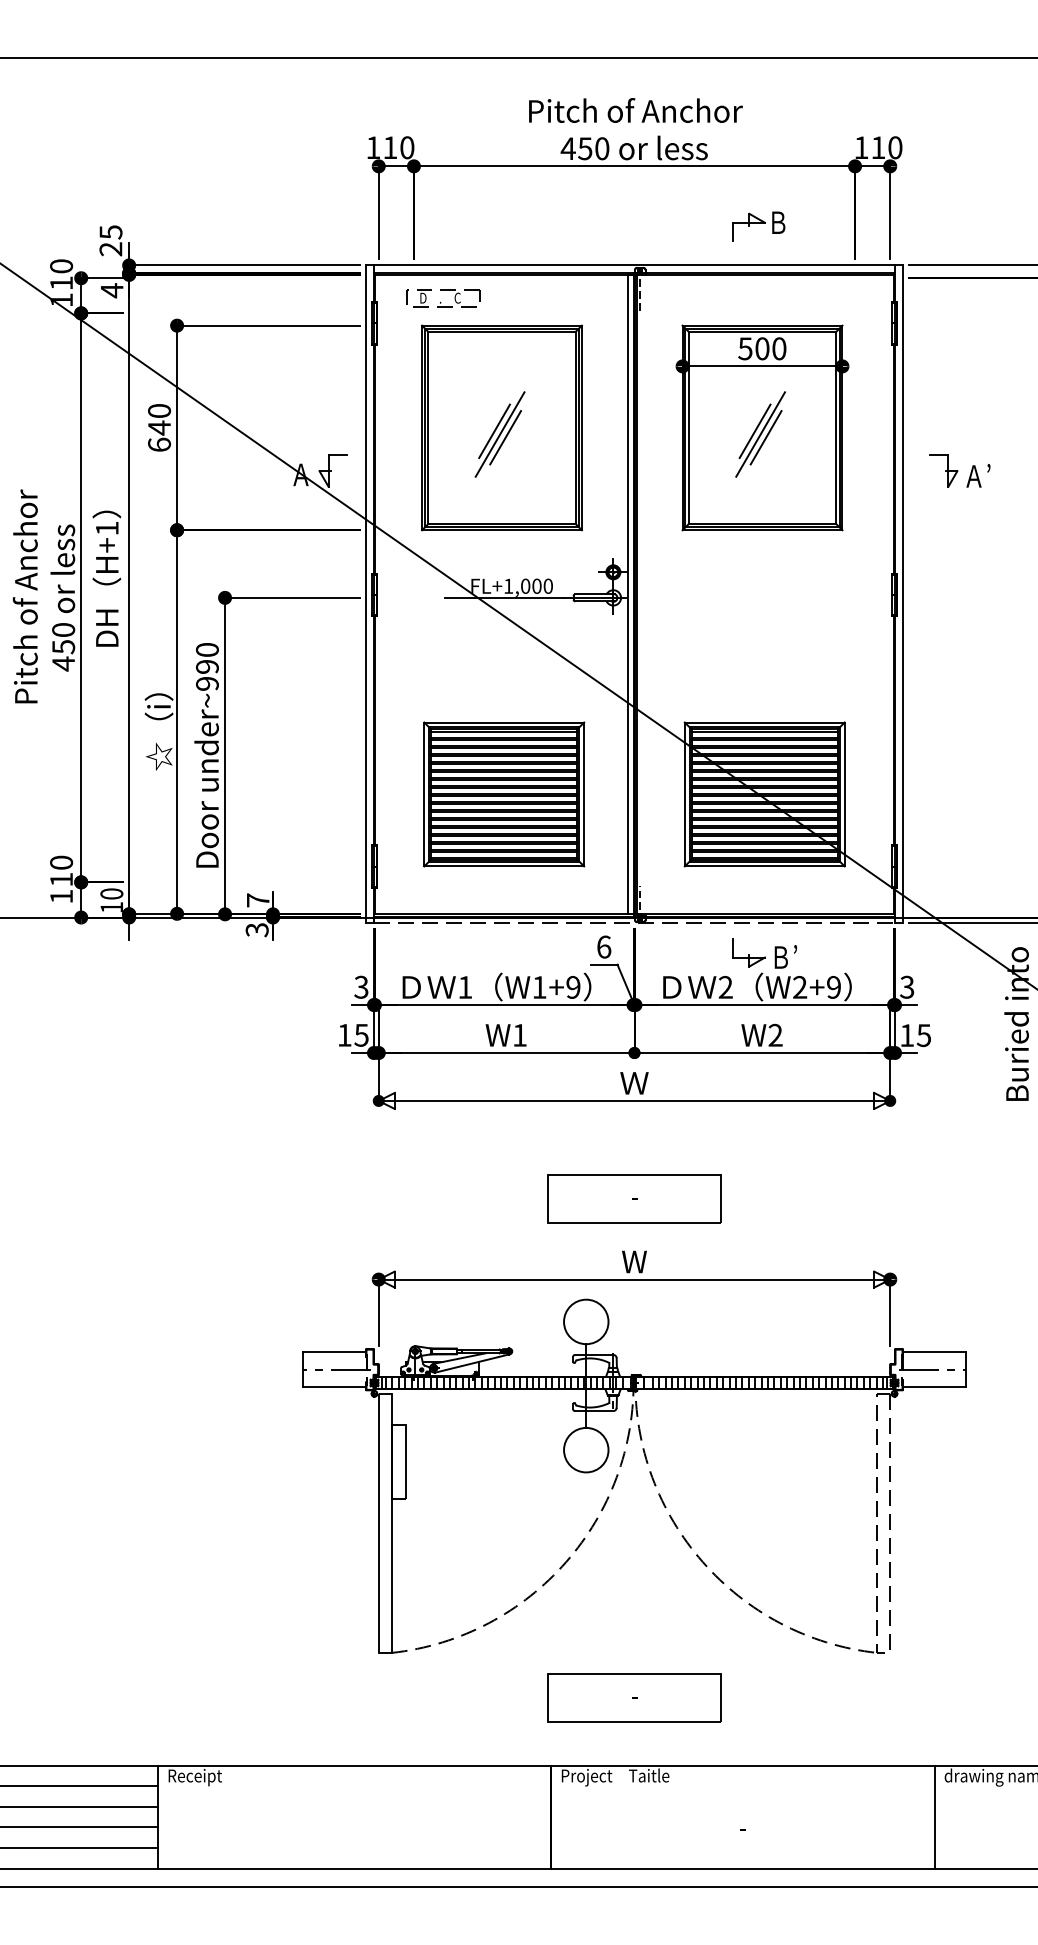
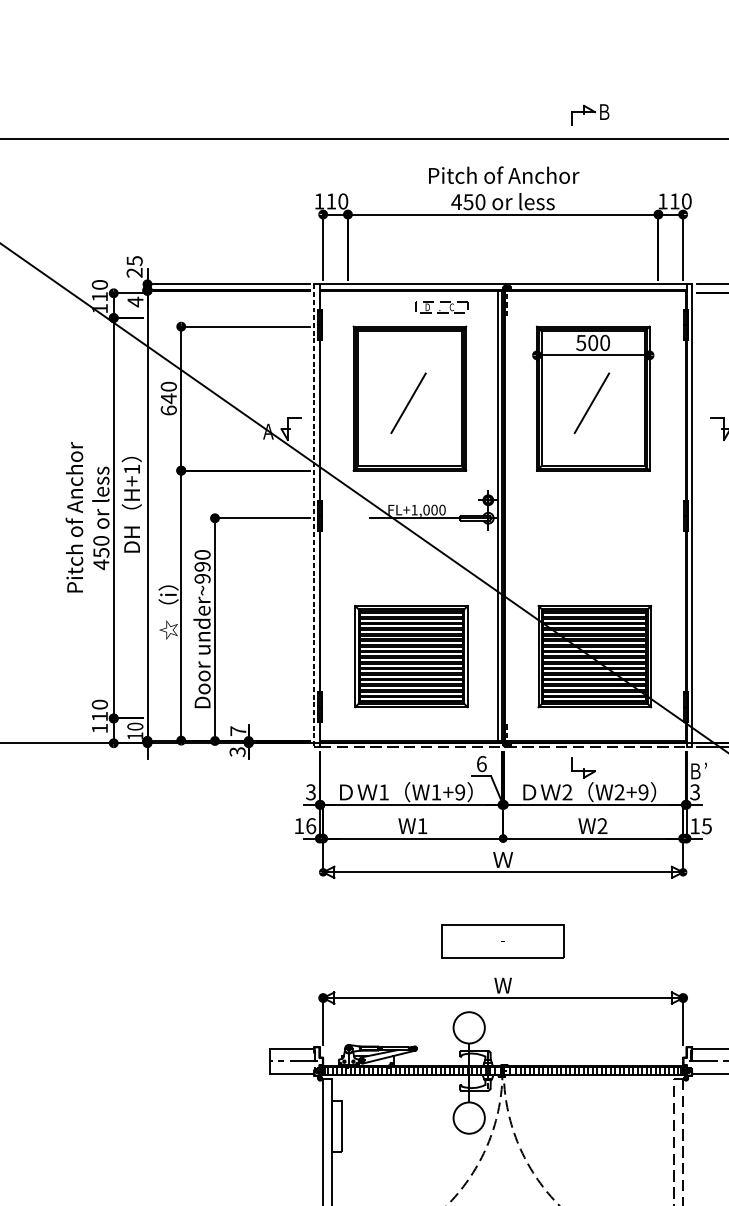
part: (758, 226) -> (590, 114), moved
part: (443, 298) -> (441, 307), moved
line: (494, 431) -> (404, 401), removed
line: (754, 431) -> (587, 401), removed
line: (505, 437) -> (412, 405), removed
line: (765, 437) -> (595, 405), removed
line: (365, 594) -> (313, 515), solid -> dashed
text: (785, 956) -> (698, 770), moved
text: (361, 1034) -> (311, 825), 15 -> 16

